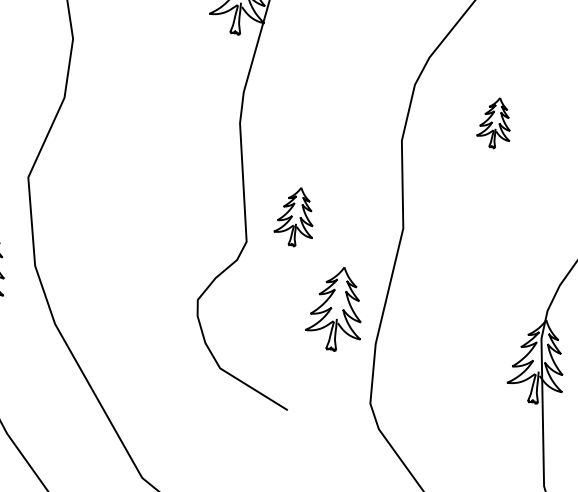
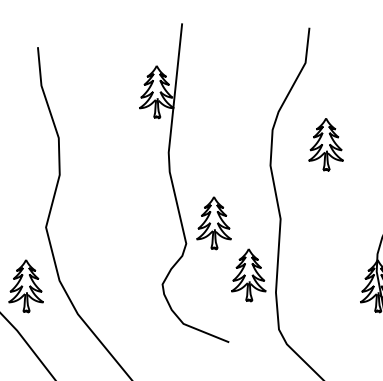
part: (495, 122) -> (325, 144), size x1.67
part: (295, 217) -> (213, 223), size x1.43

